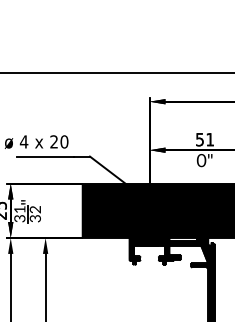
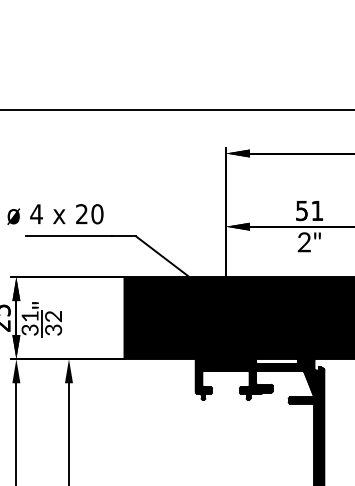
text: (201, 162) -> (304, 245), 0"\f] -> 2"\f]

